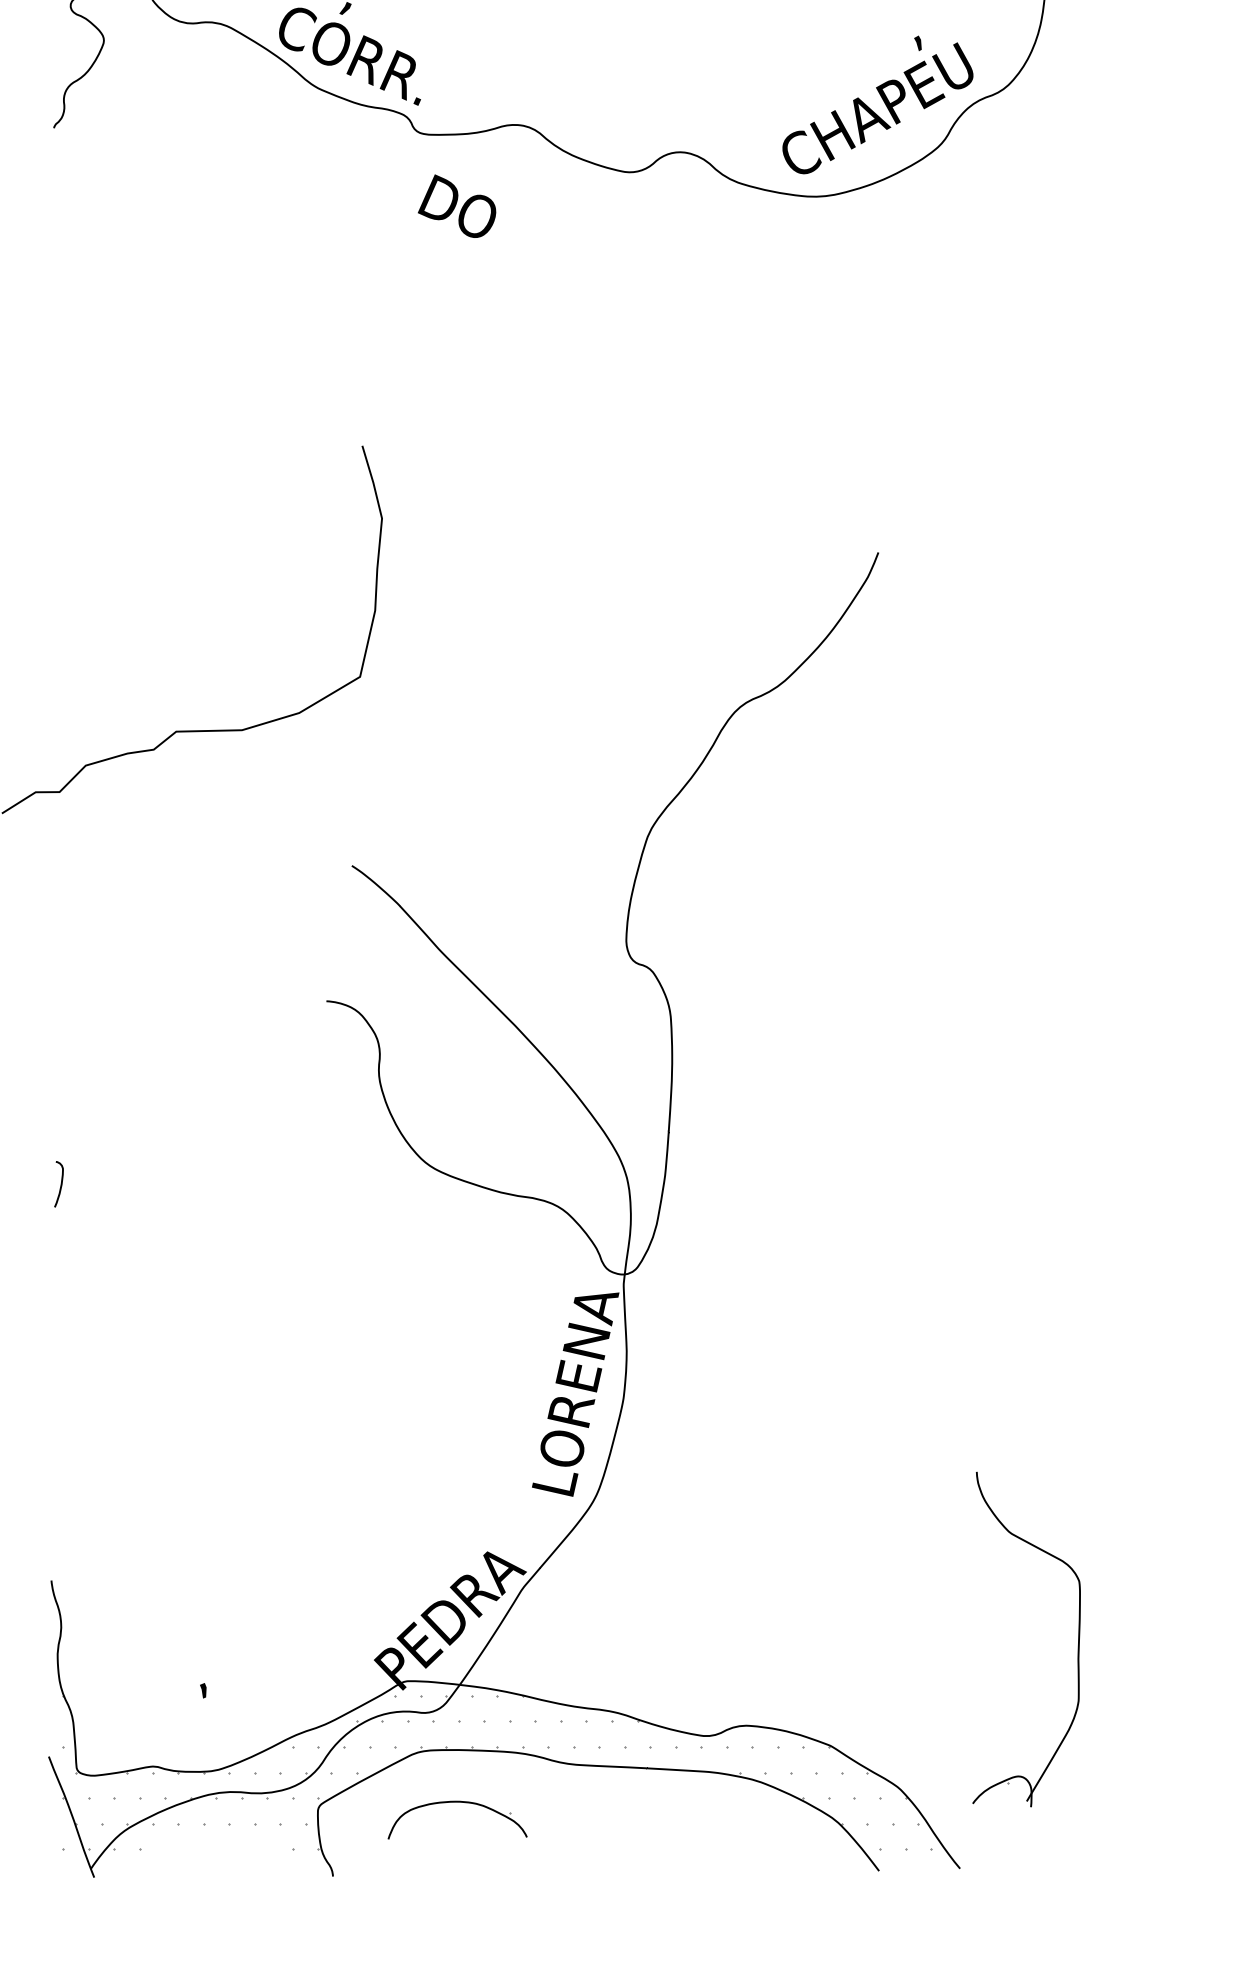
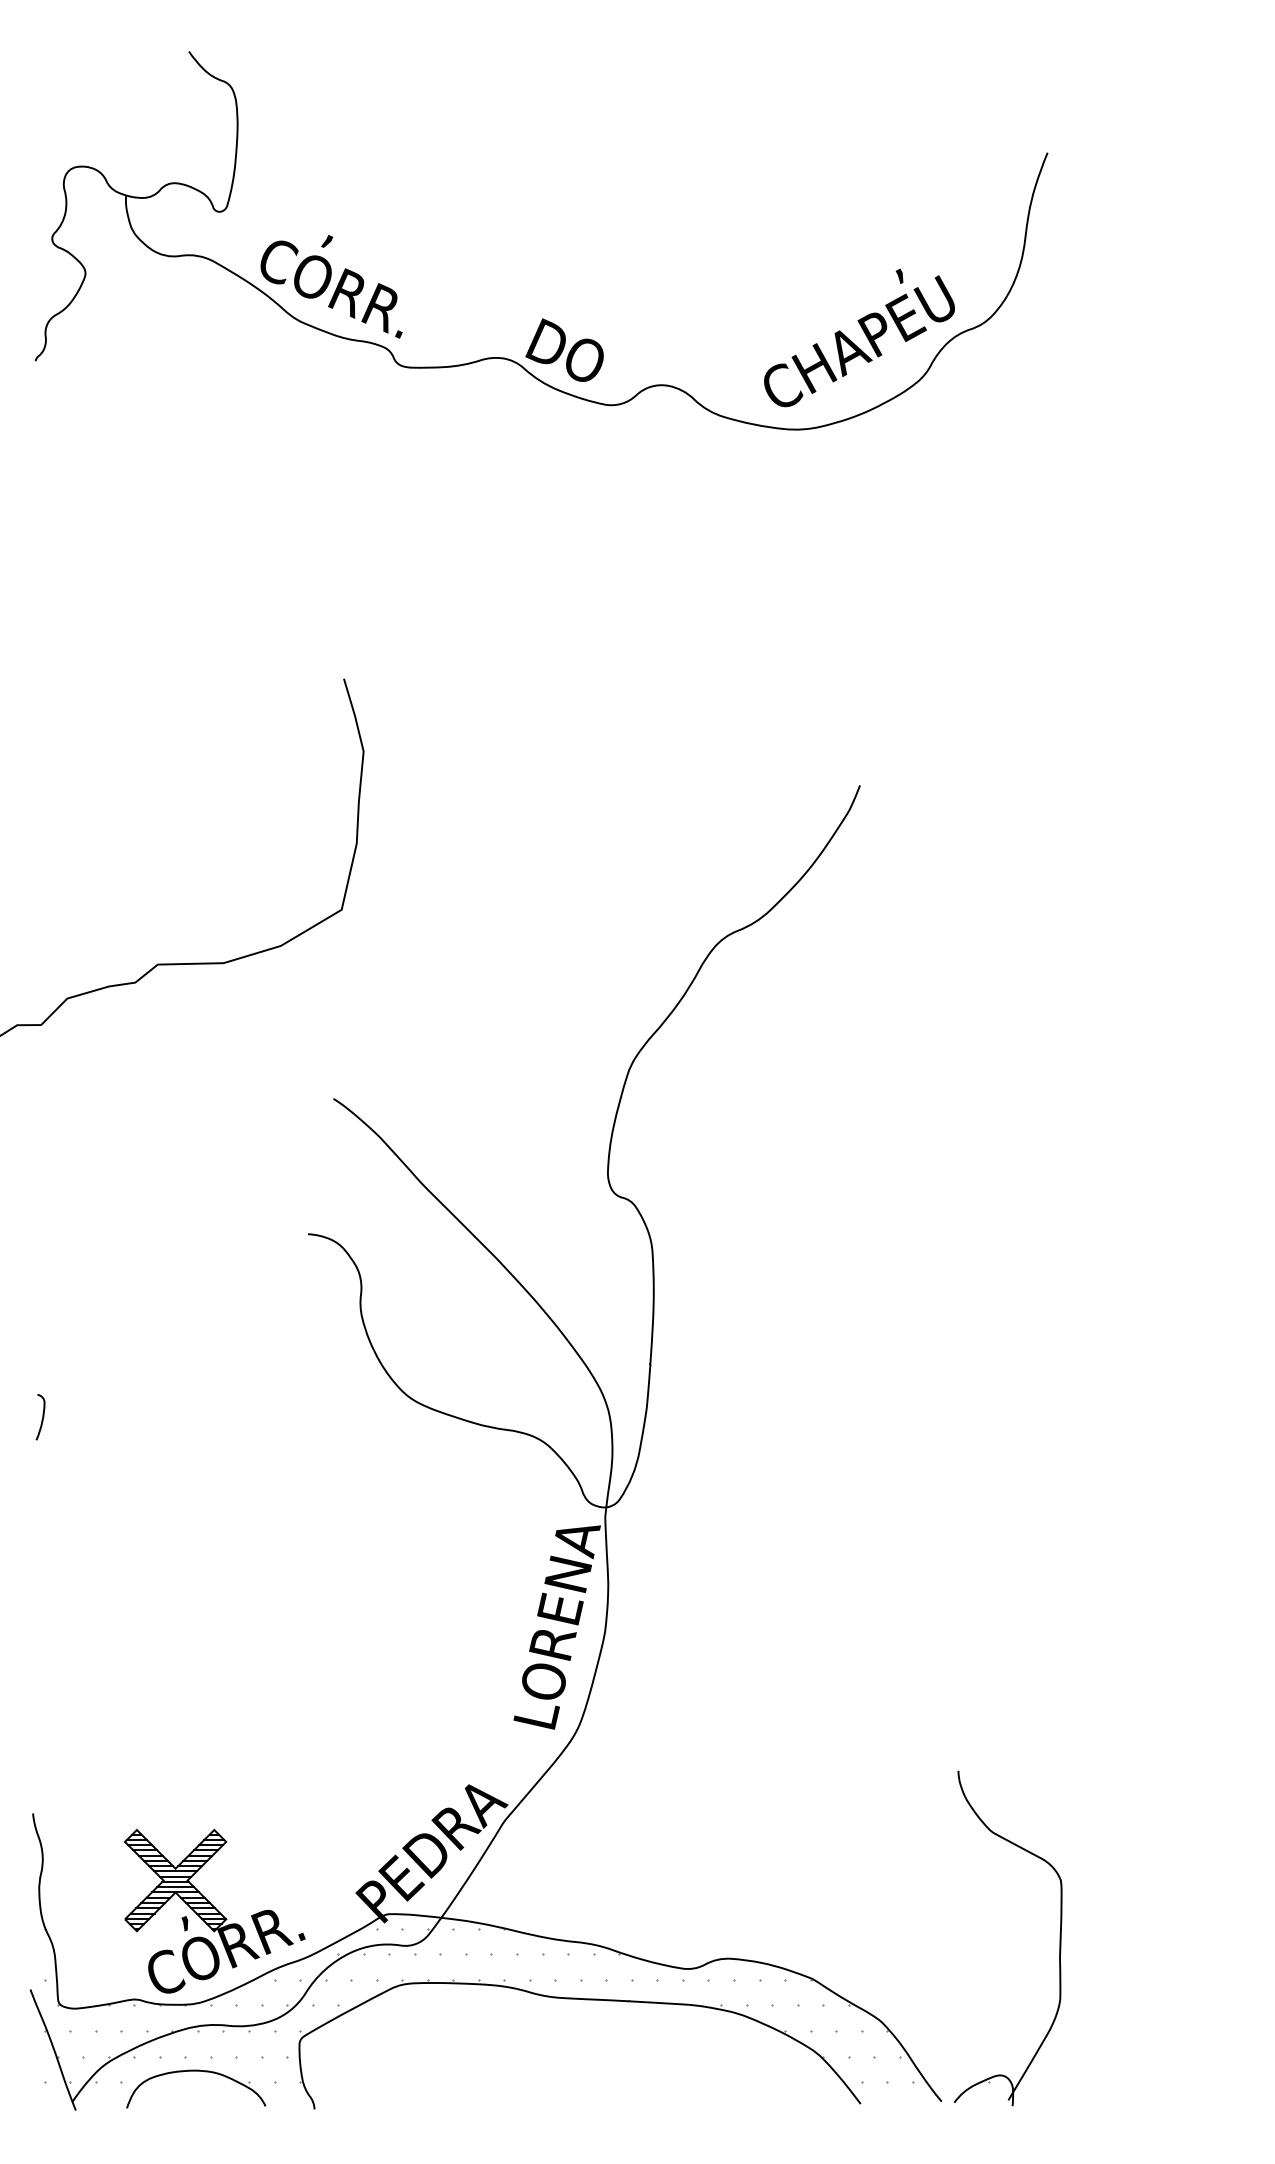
text: (456, 205) -> (564, 349), moved
part: (1077, 1639) -> (1059, 1938), moved
part: (232, 1677) -> (214, 1910), added
part: (457, 1802) -> (196, 2071), moved

